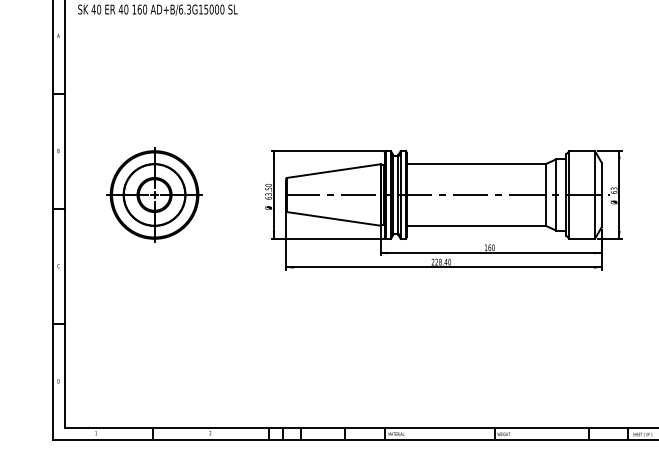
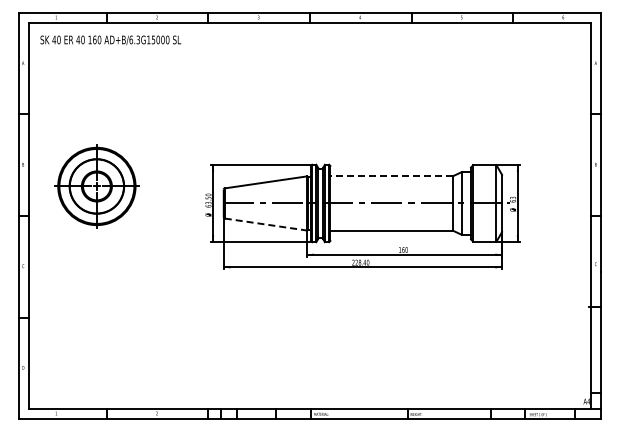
line: (476, 164) -> (391, 176), solid -> dashed
part: (154, 195) -> (96, 186), moved
line: (333, 218) -> (265, 224), solid -> dashed

